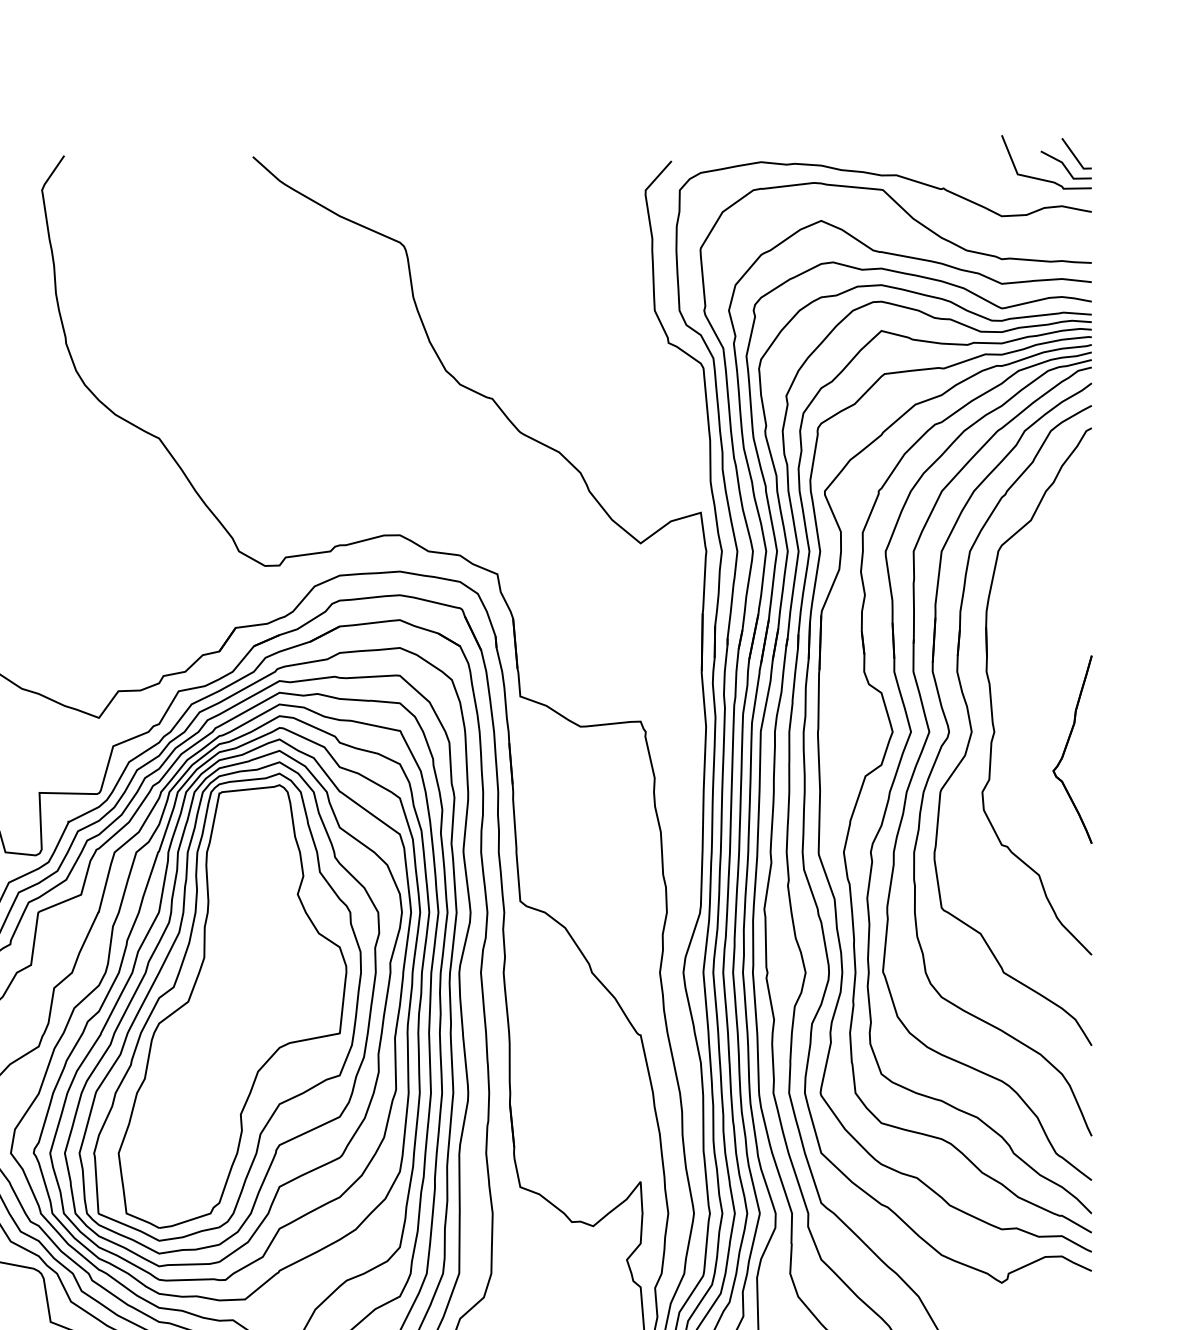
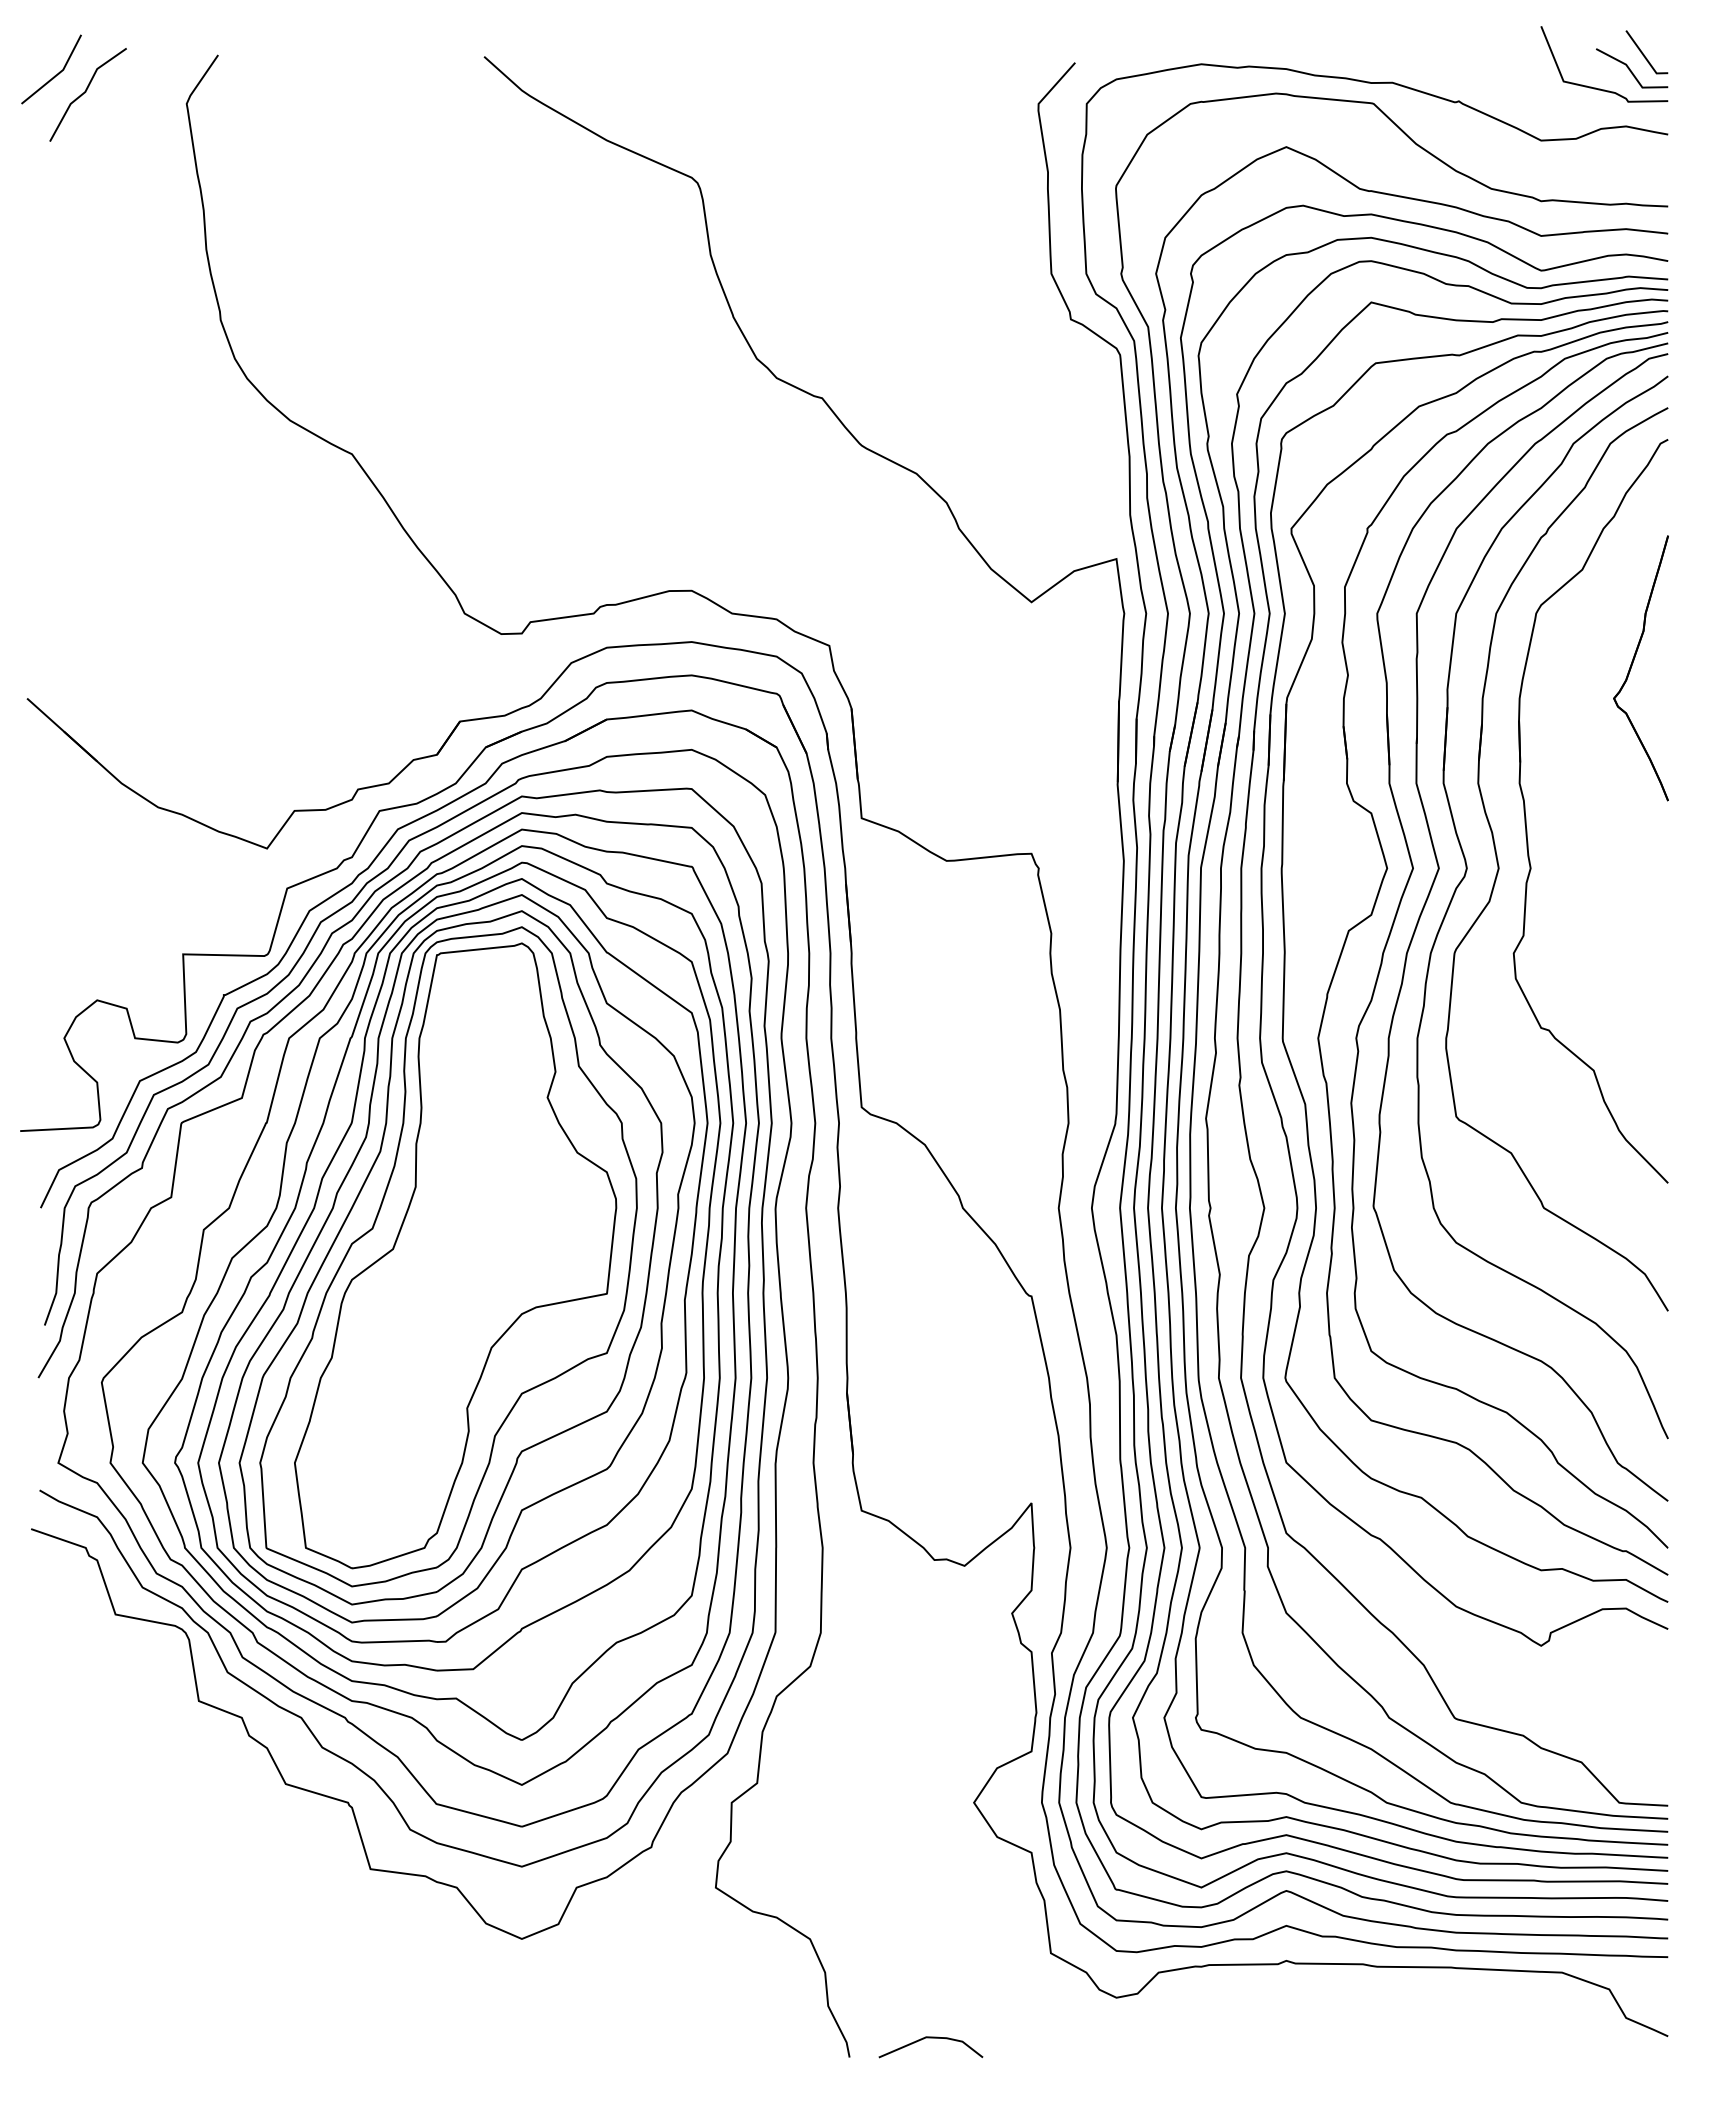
part: (1066, 748) -> (1632, 666), moved

